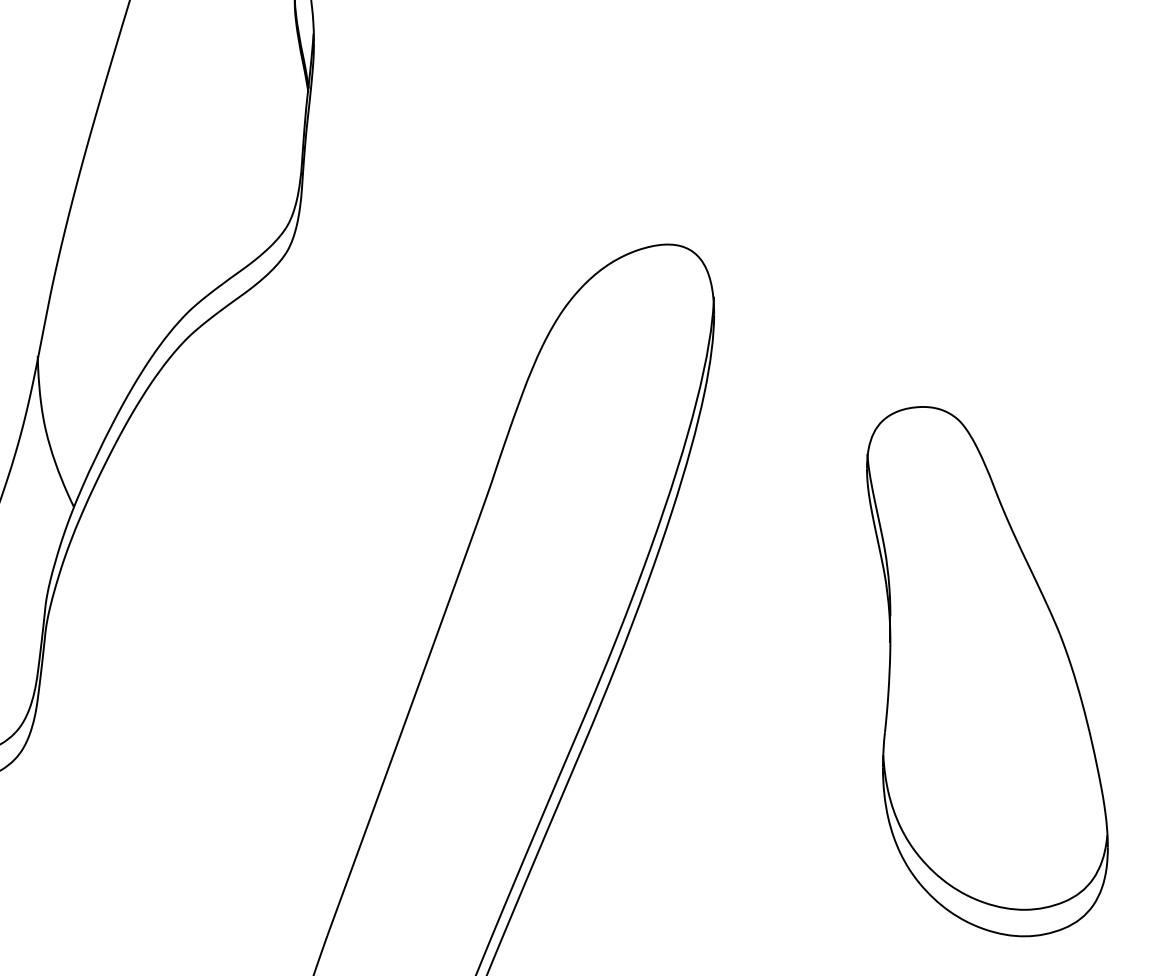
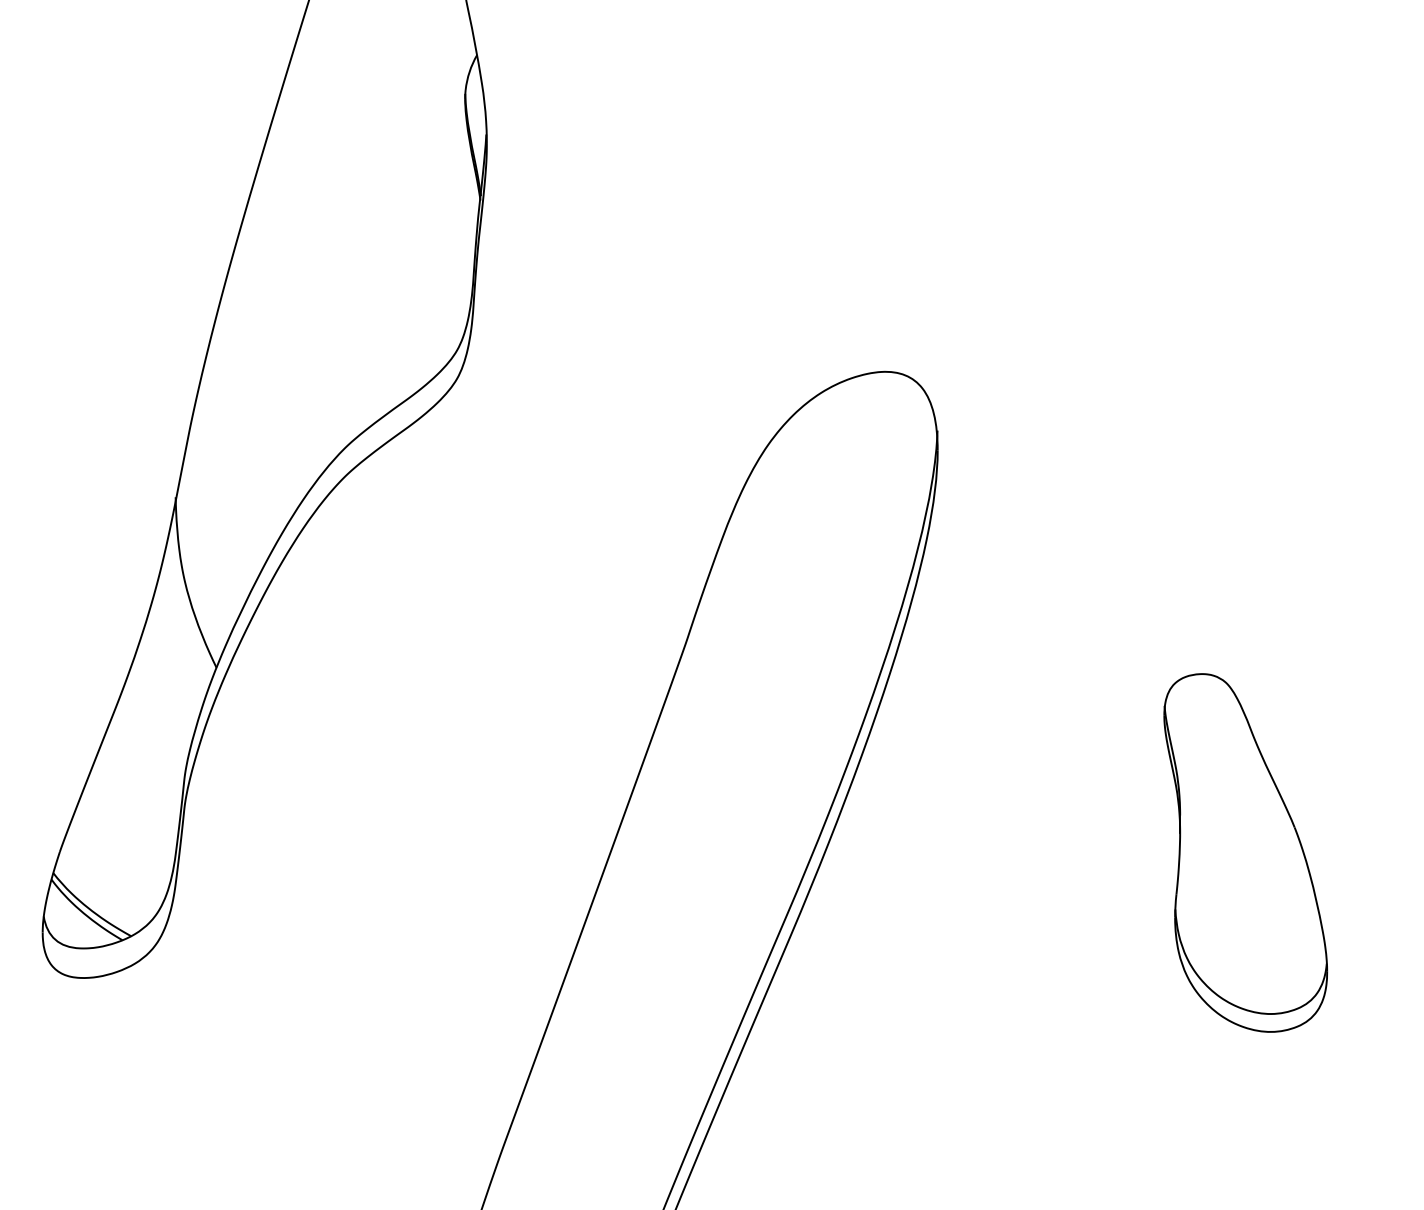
part: (987, 671) -> (1245, 852), size x0.6

